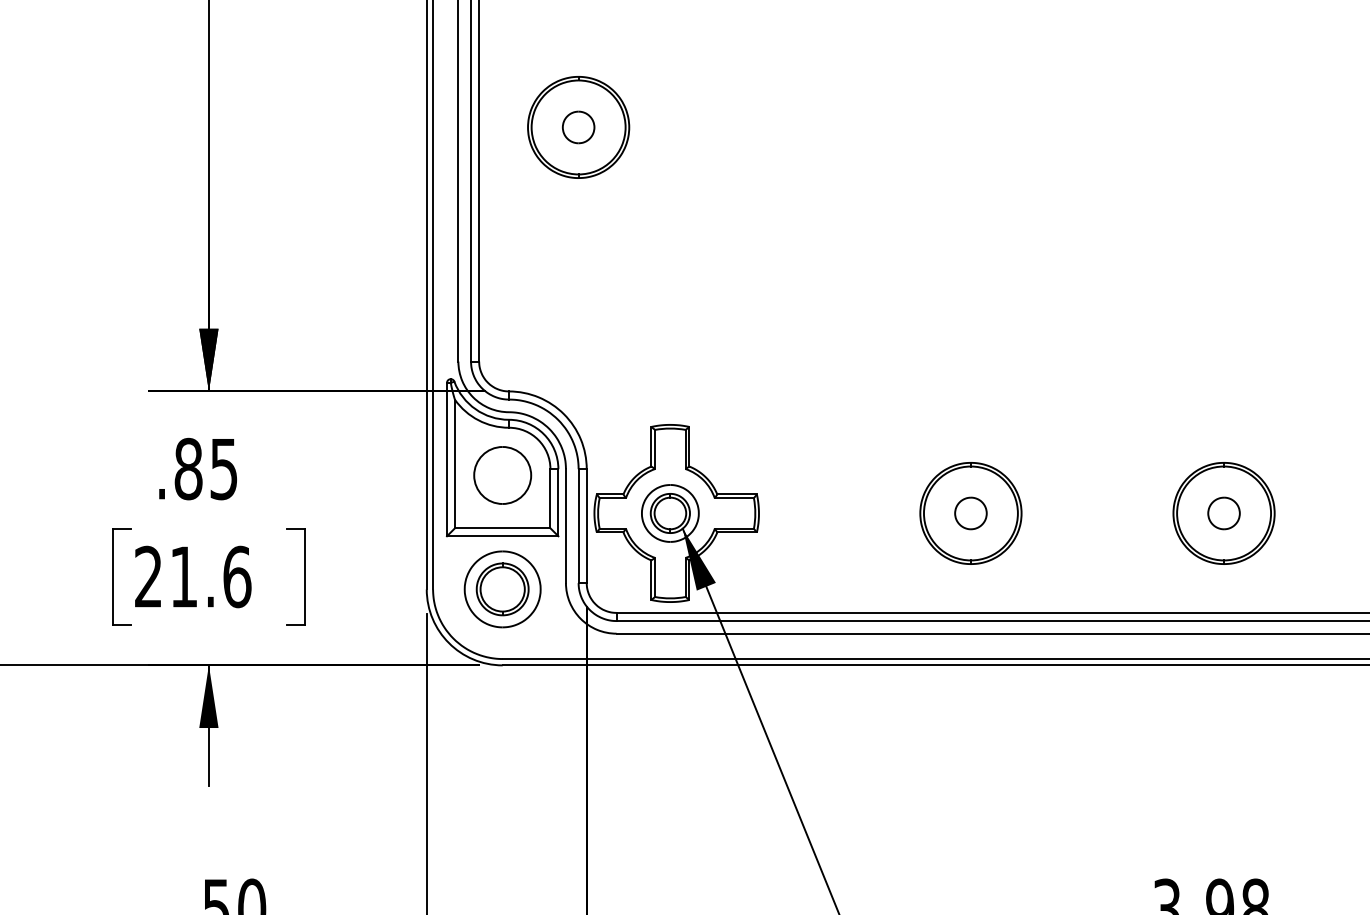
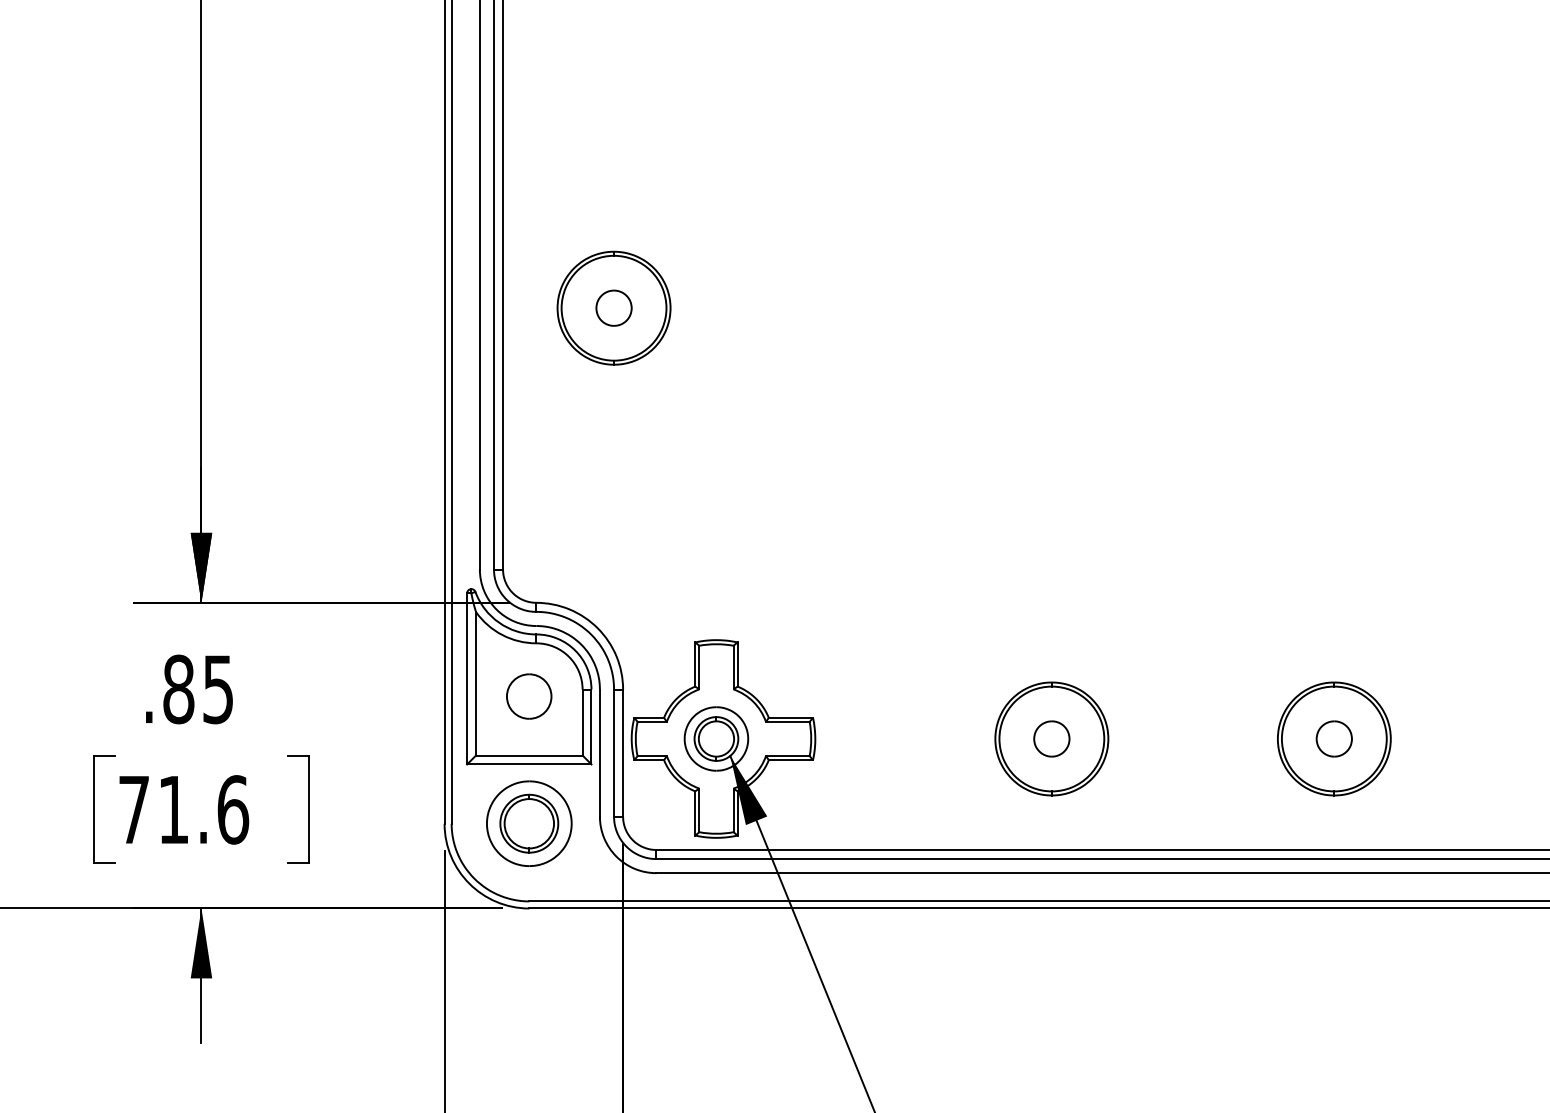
part: (501, 475) -> (528, 696), size x0.7
text: (148, 576) -> (133, 809), 21.6 -> 71.6

